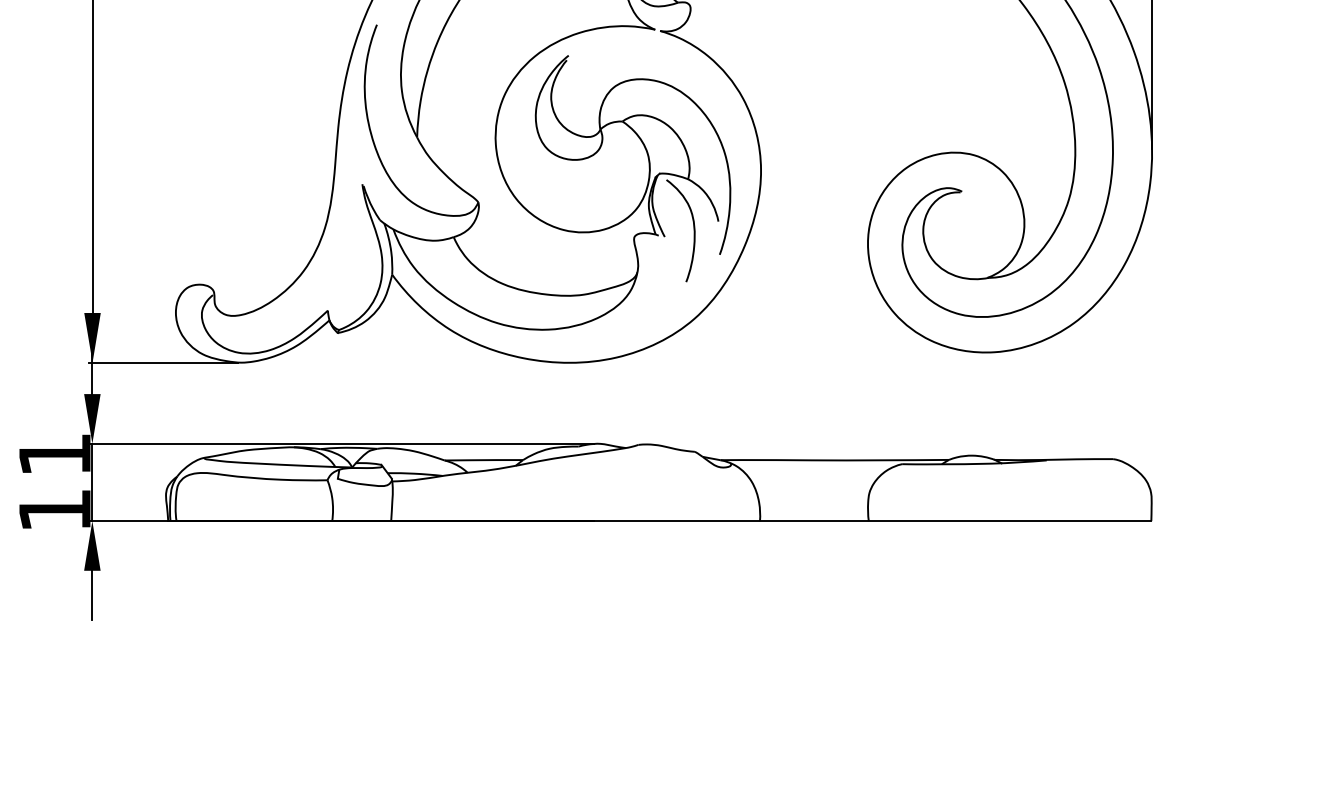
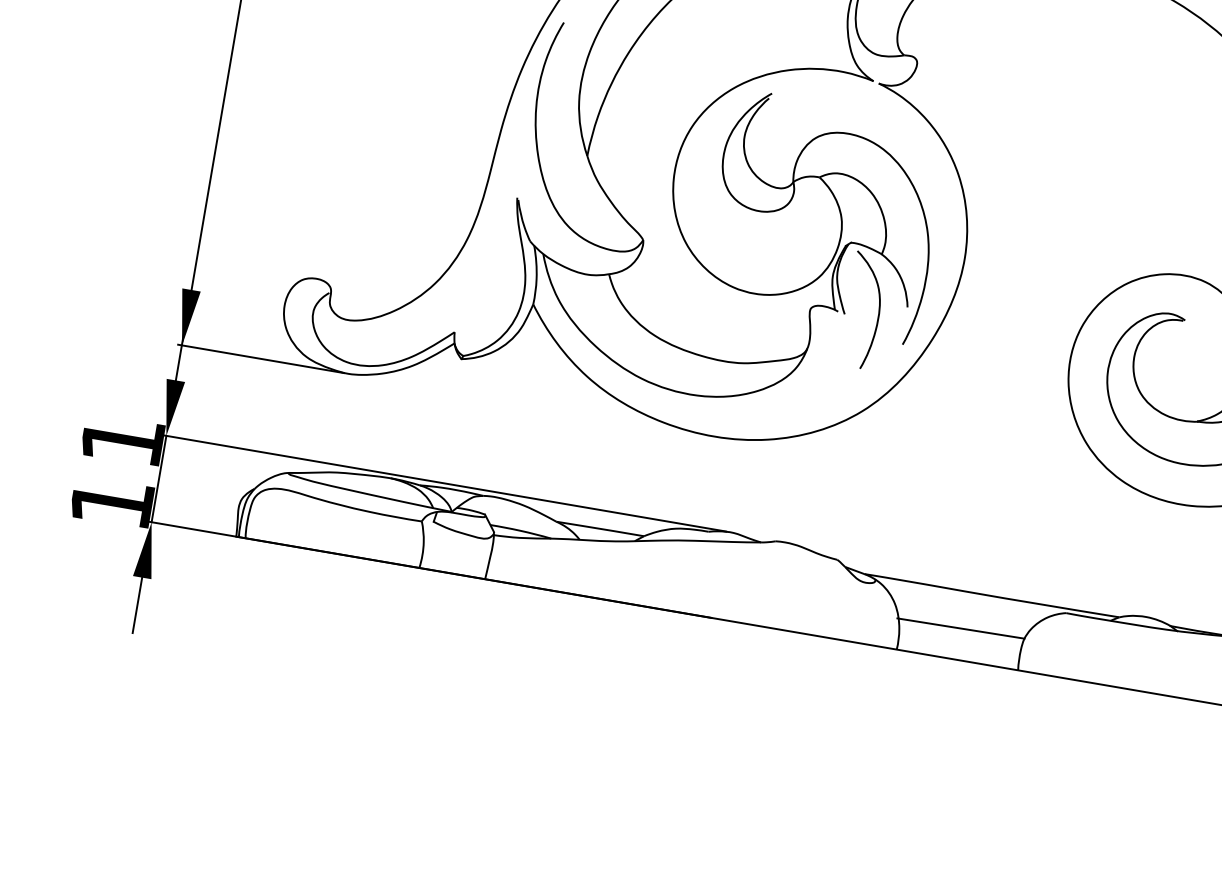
line: (812, 492) -> (960, 627), added

